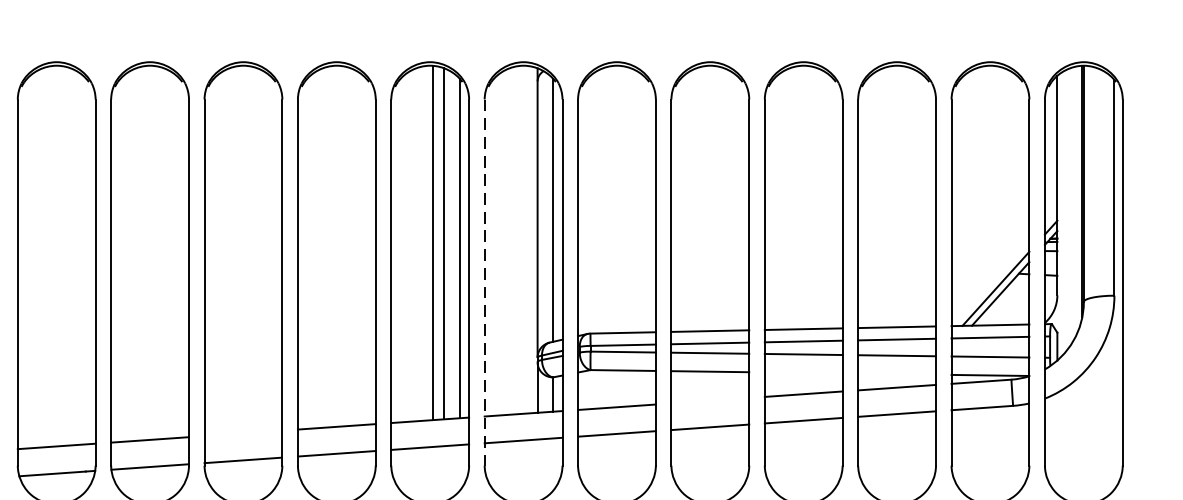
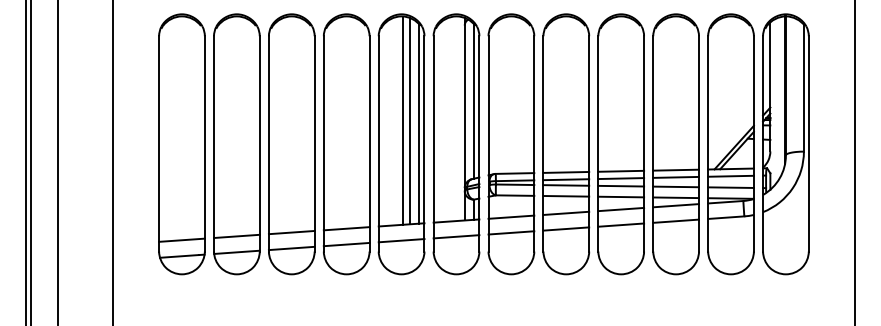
line: (484, 281) -> (433, 143), dashed -> solid
line: (804, 372) -> (621, 196), added
line: (897, 373) -> (676, 197), added
line: (710, 399) -> (566, 212), added
line: (242, 433) -> (291, 232), added

